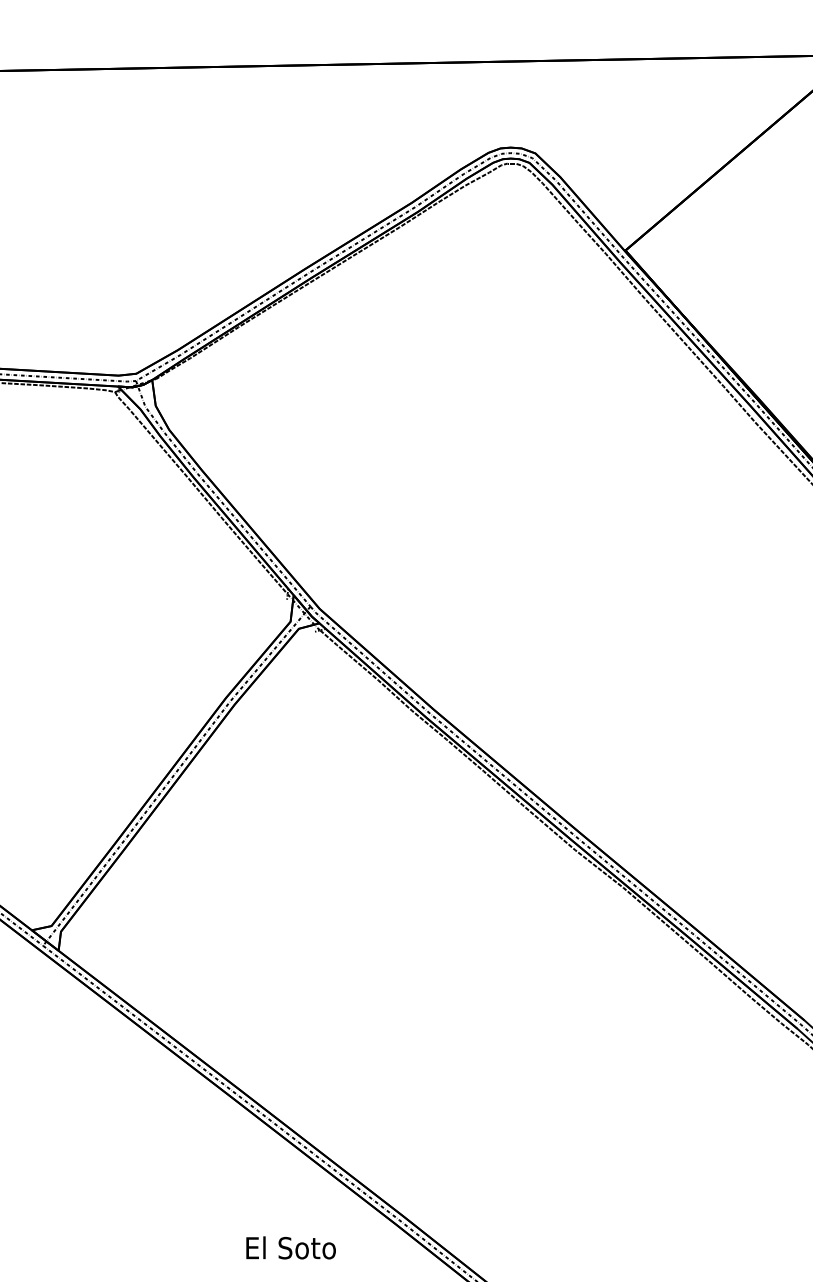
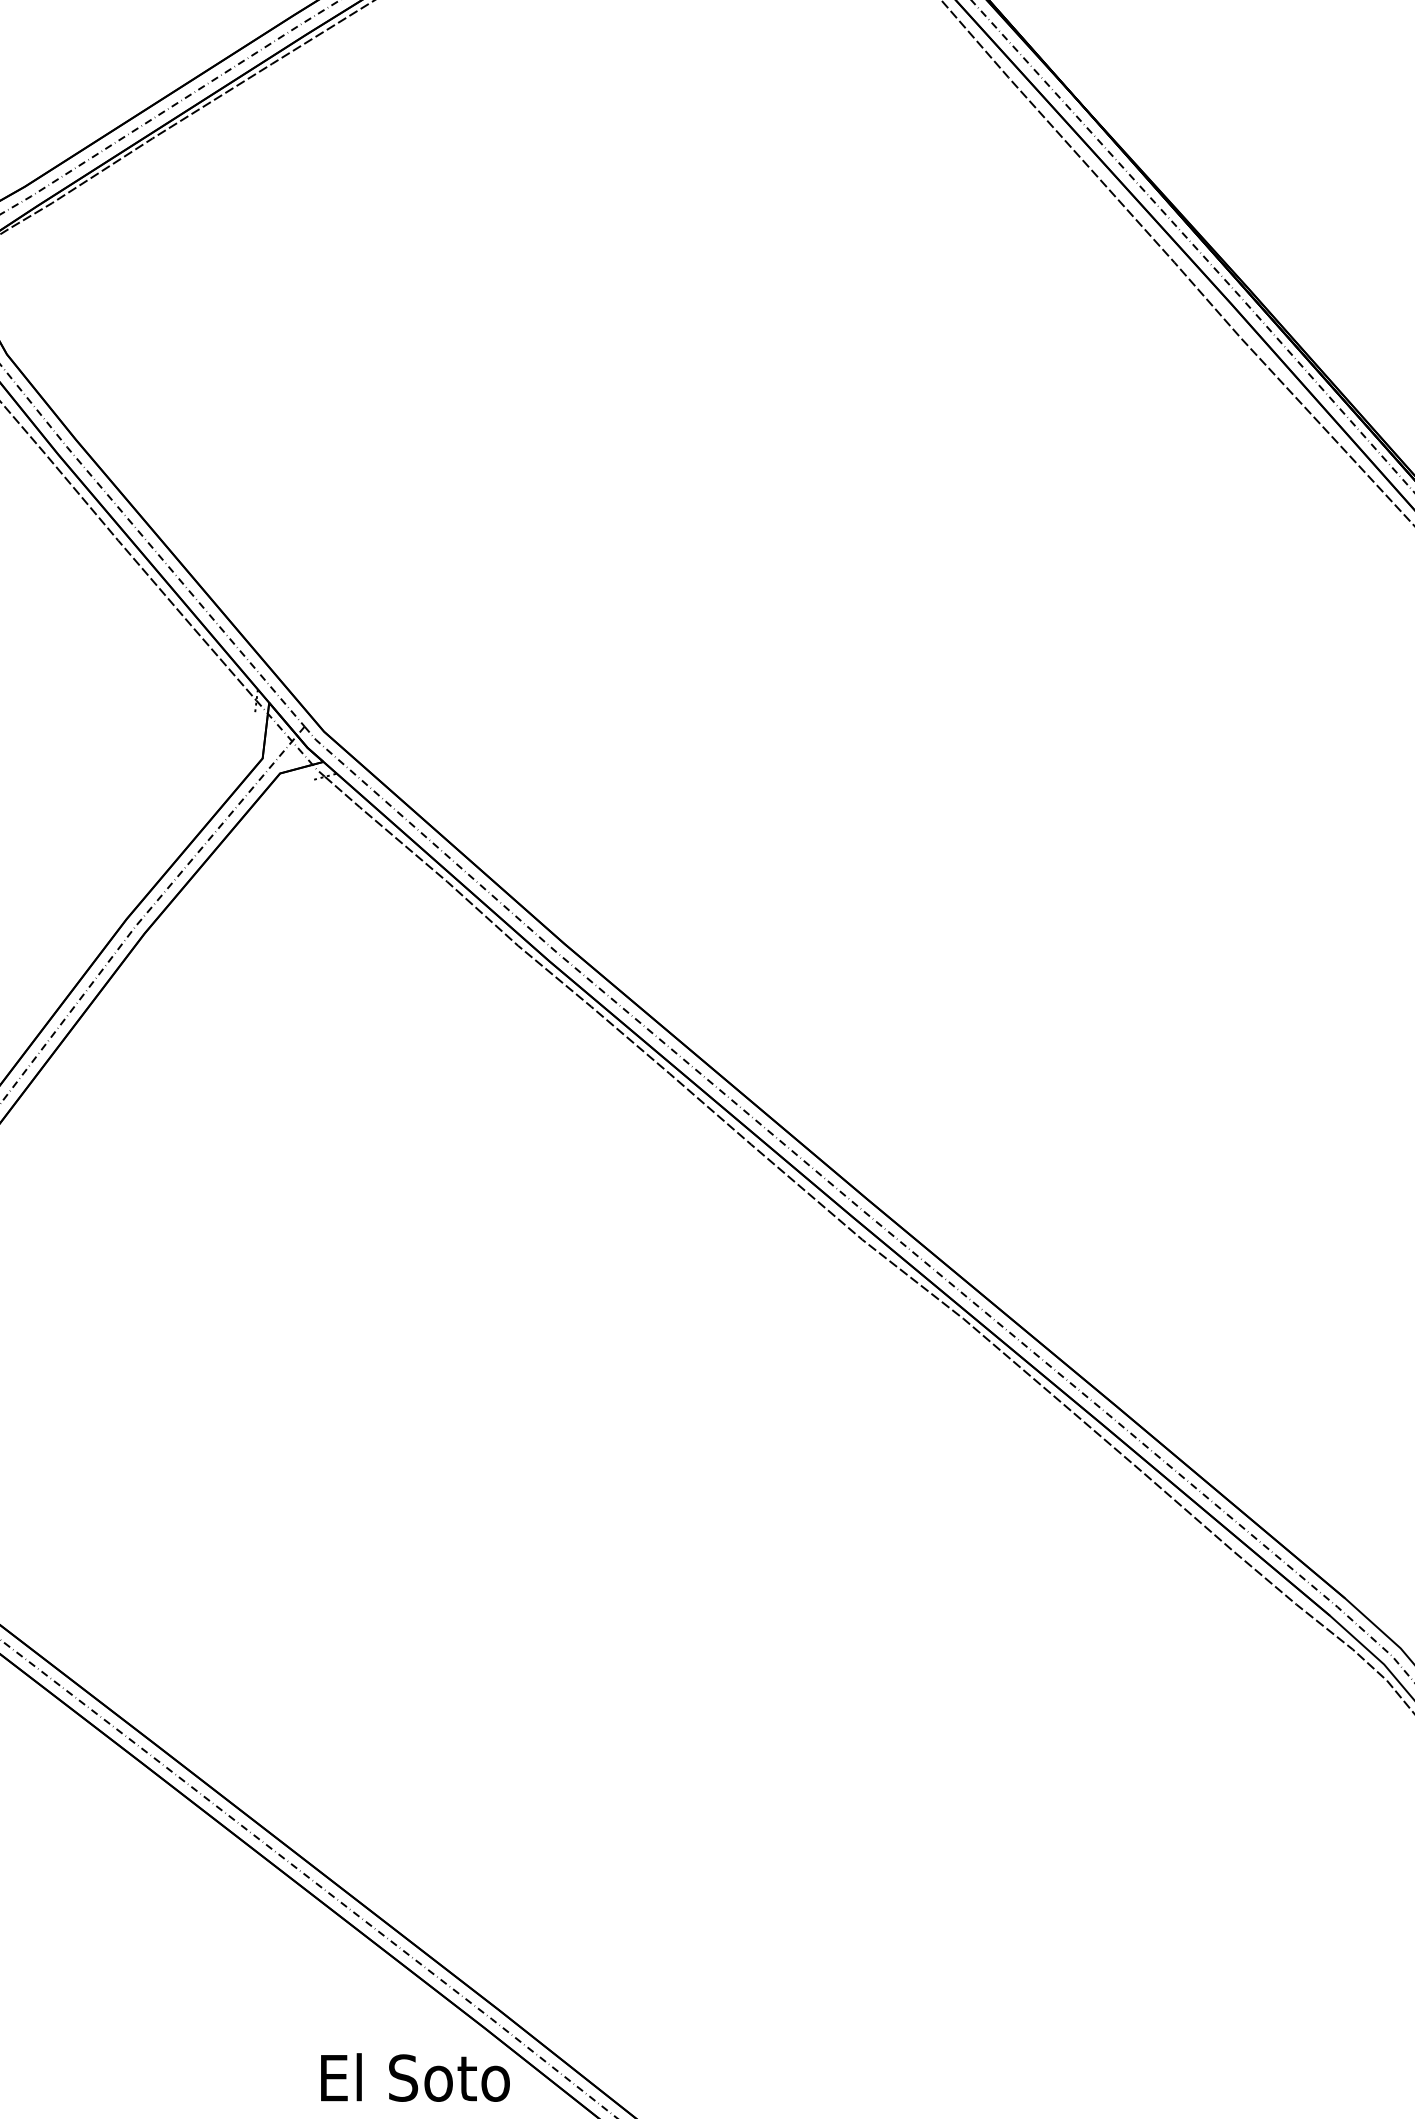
text: (290, 1247) -> (414, 2076), moved

